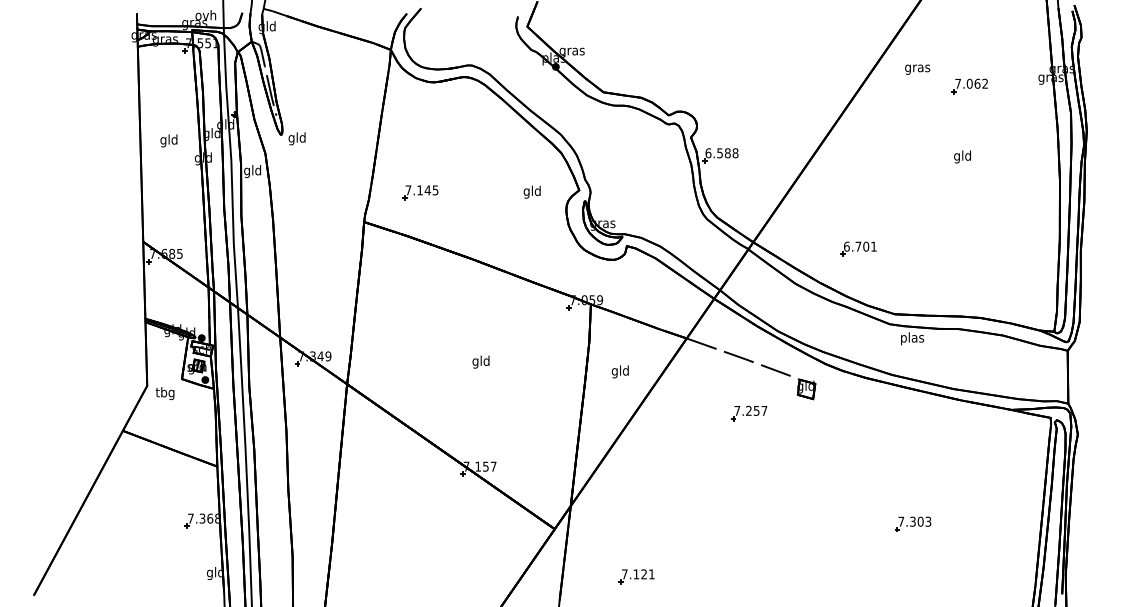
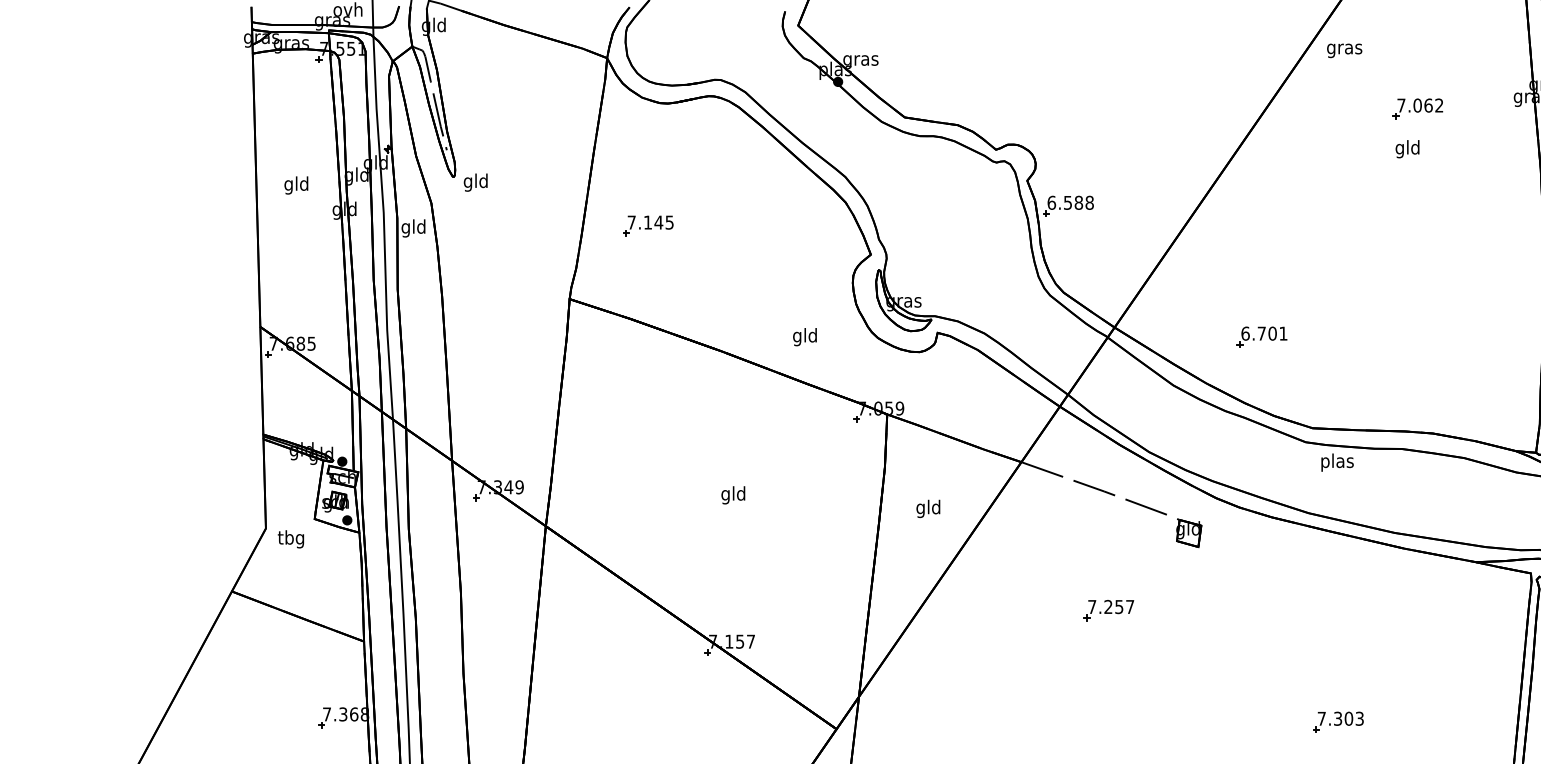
text: (917, 69) -> (1344, 50), moved
text: (962, 156) -> (1407, 148), moved
text: (531, 191) -> (803, 336), moved
part: (420, 192) -> (648, 225), moved
part: (749, 413) -> (1109, 610), moved

